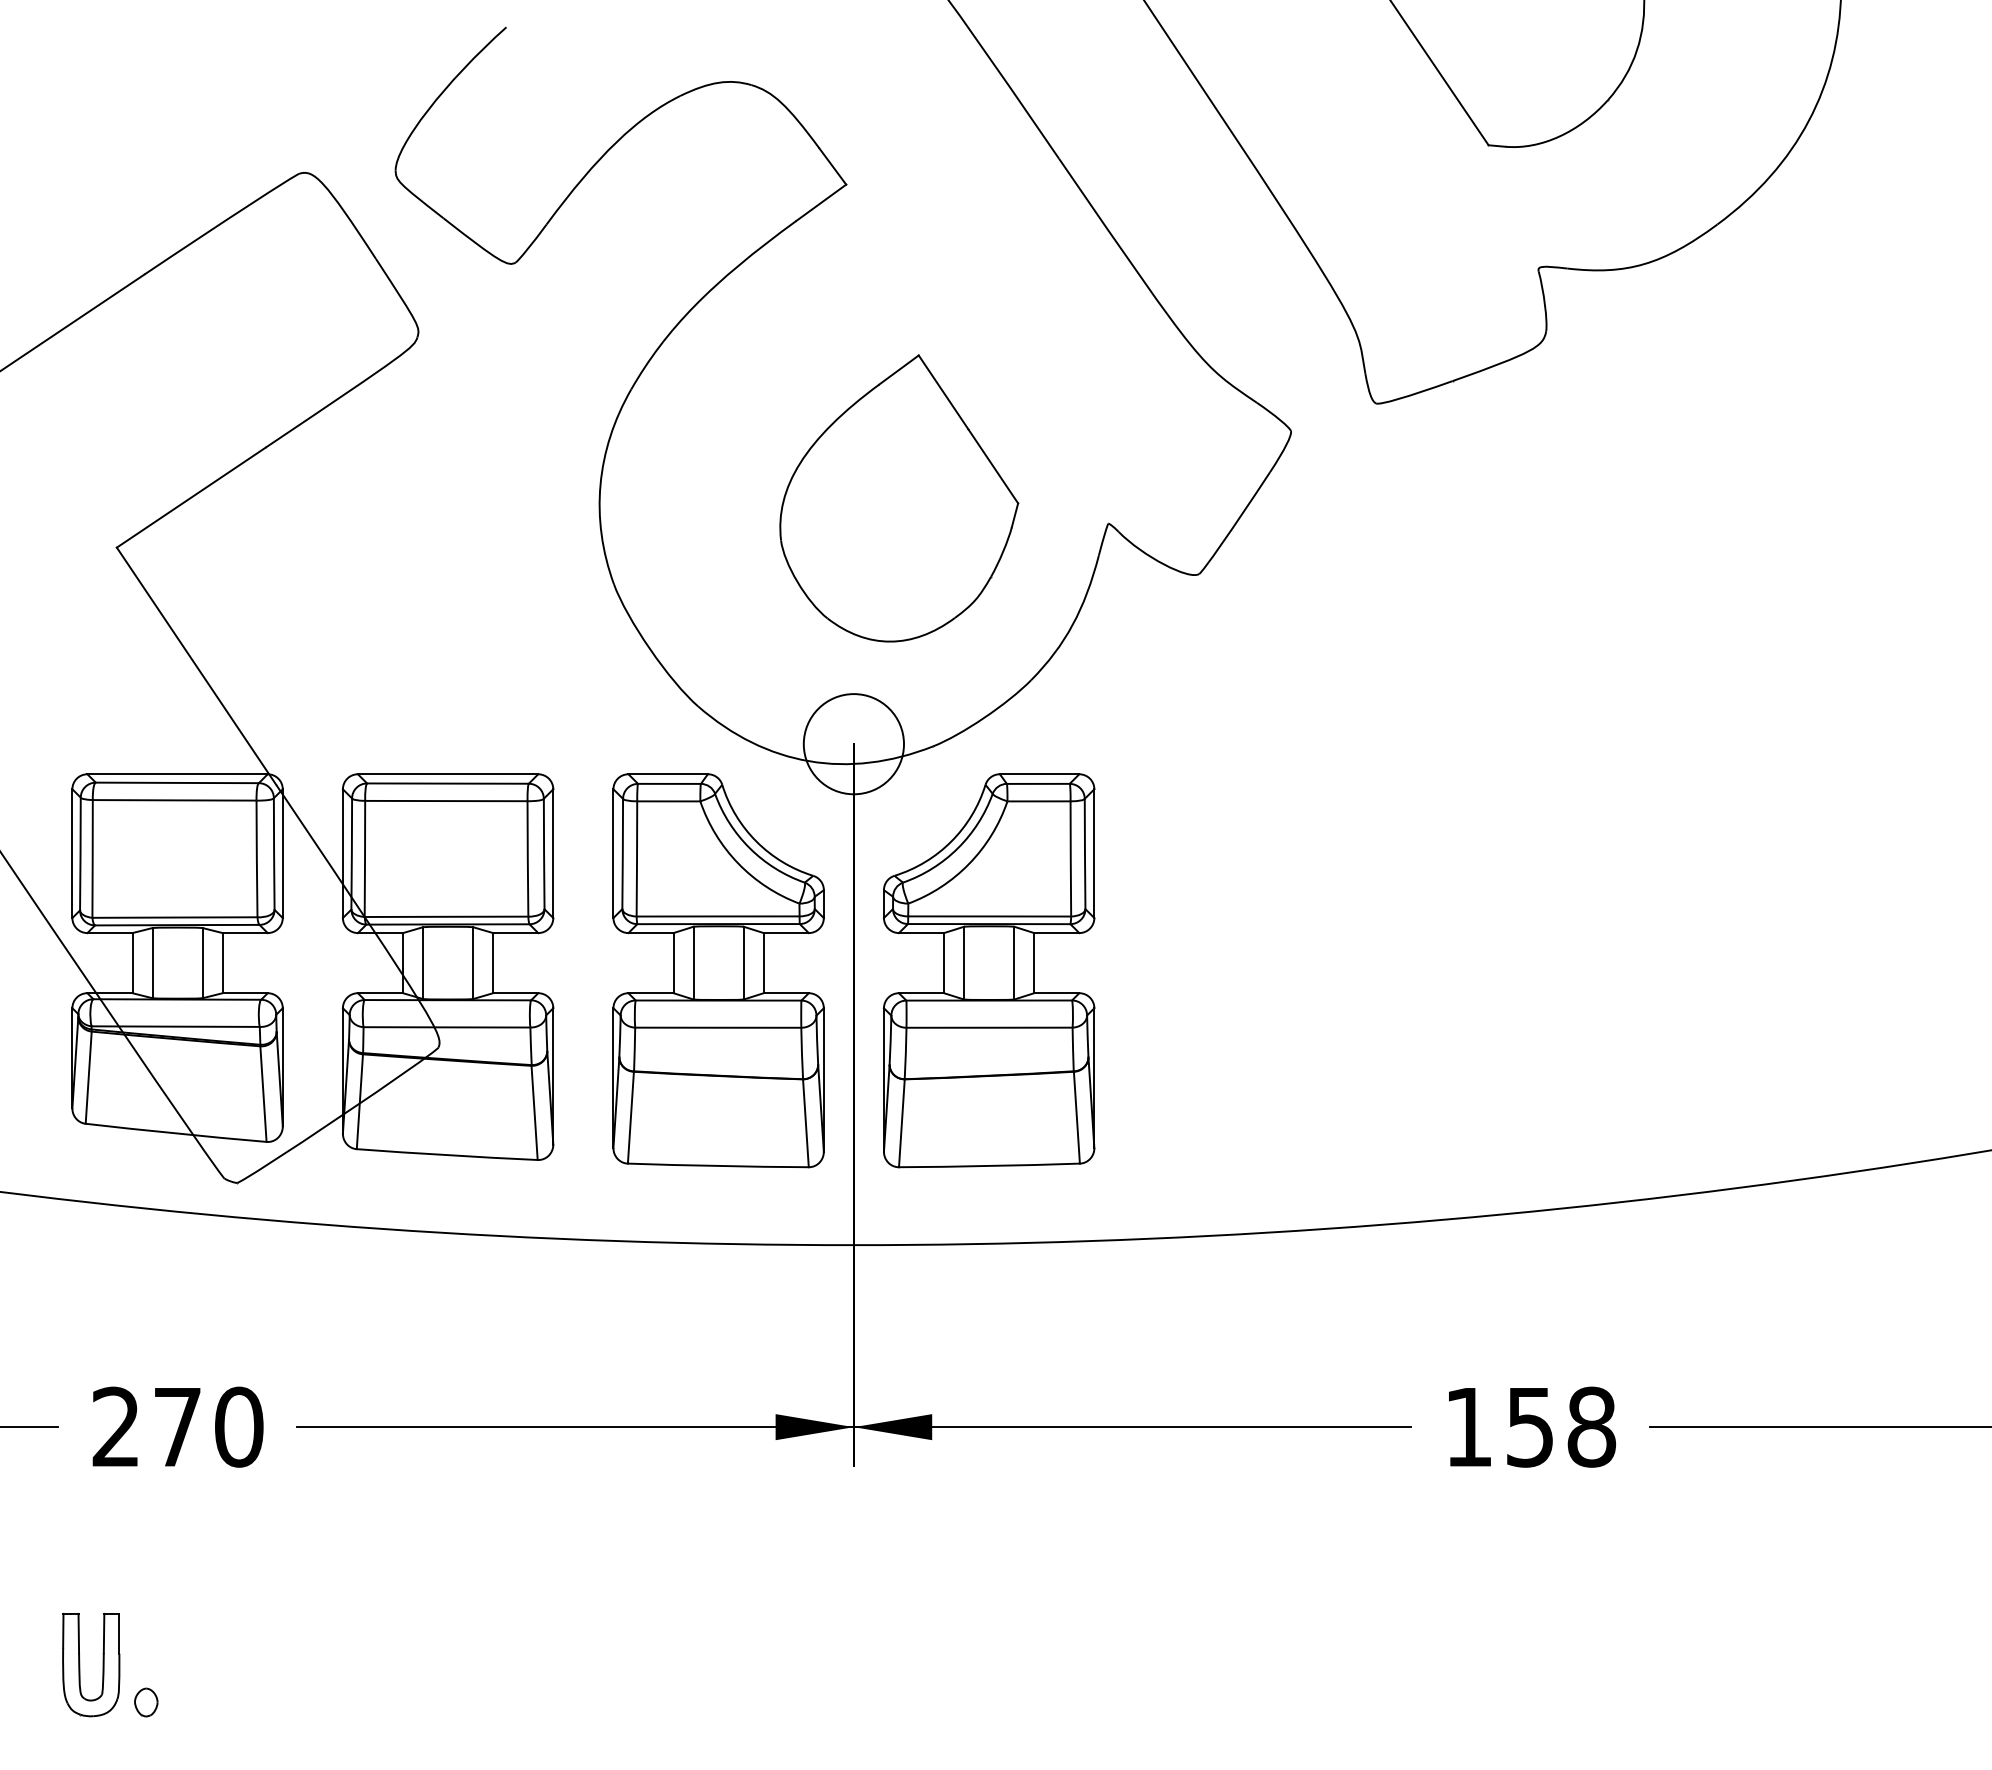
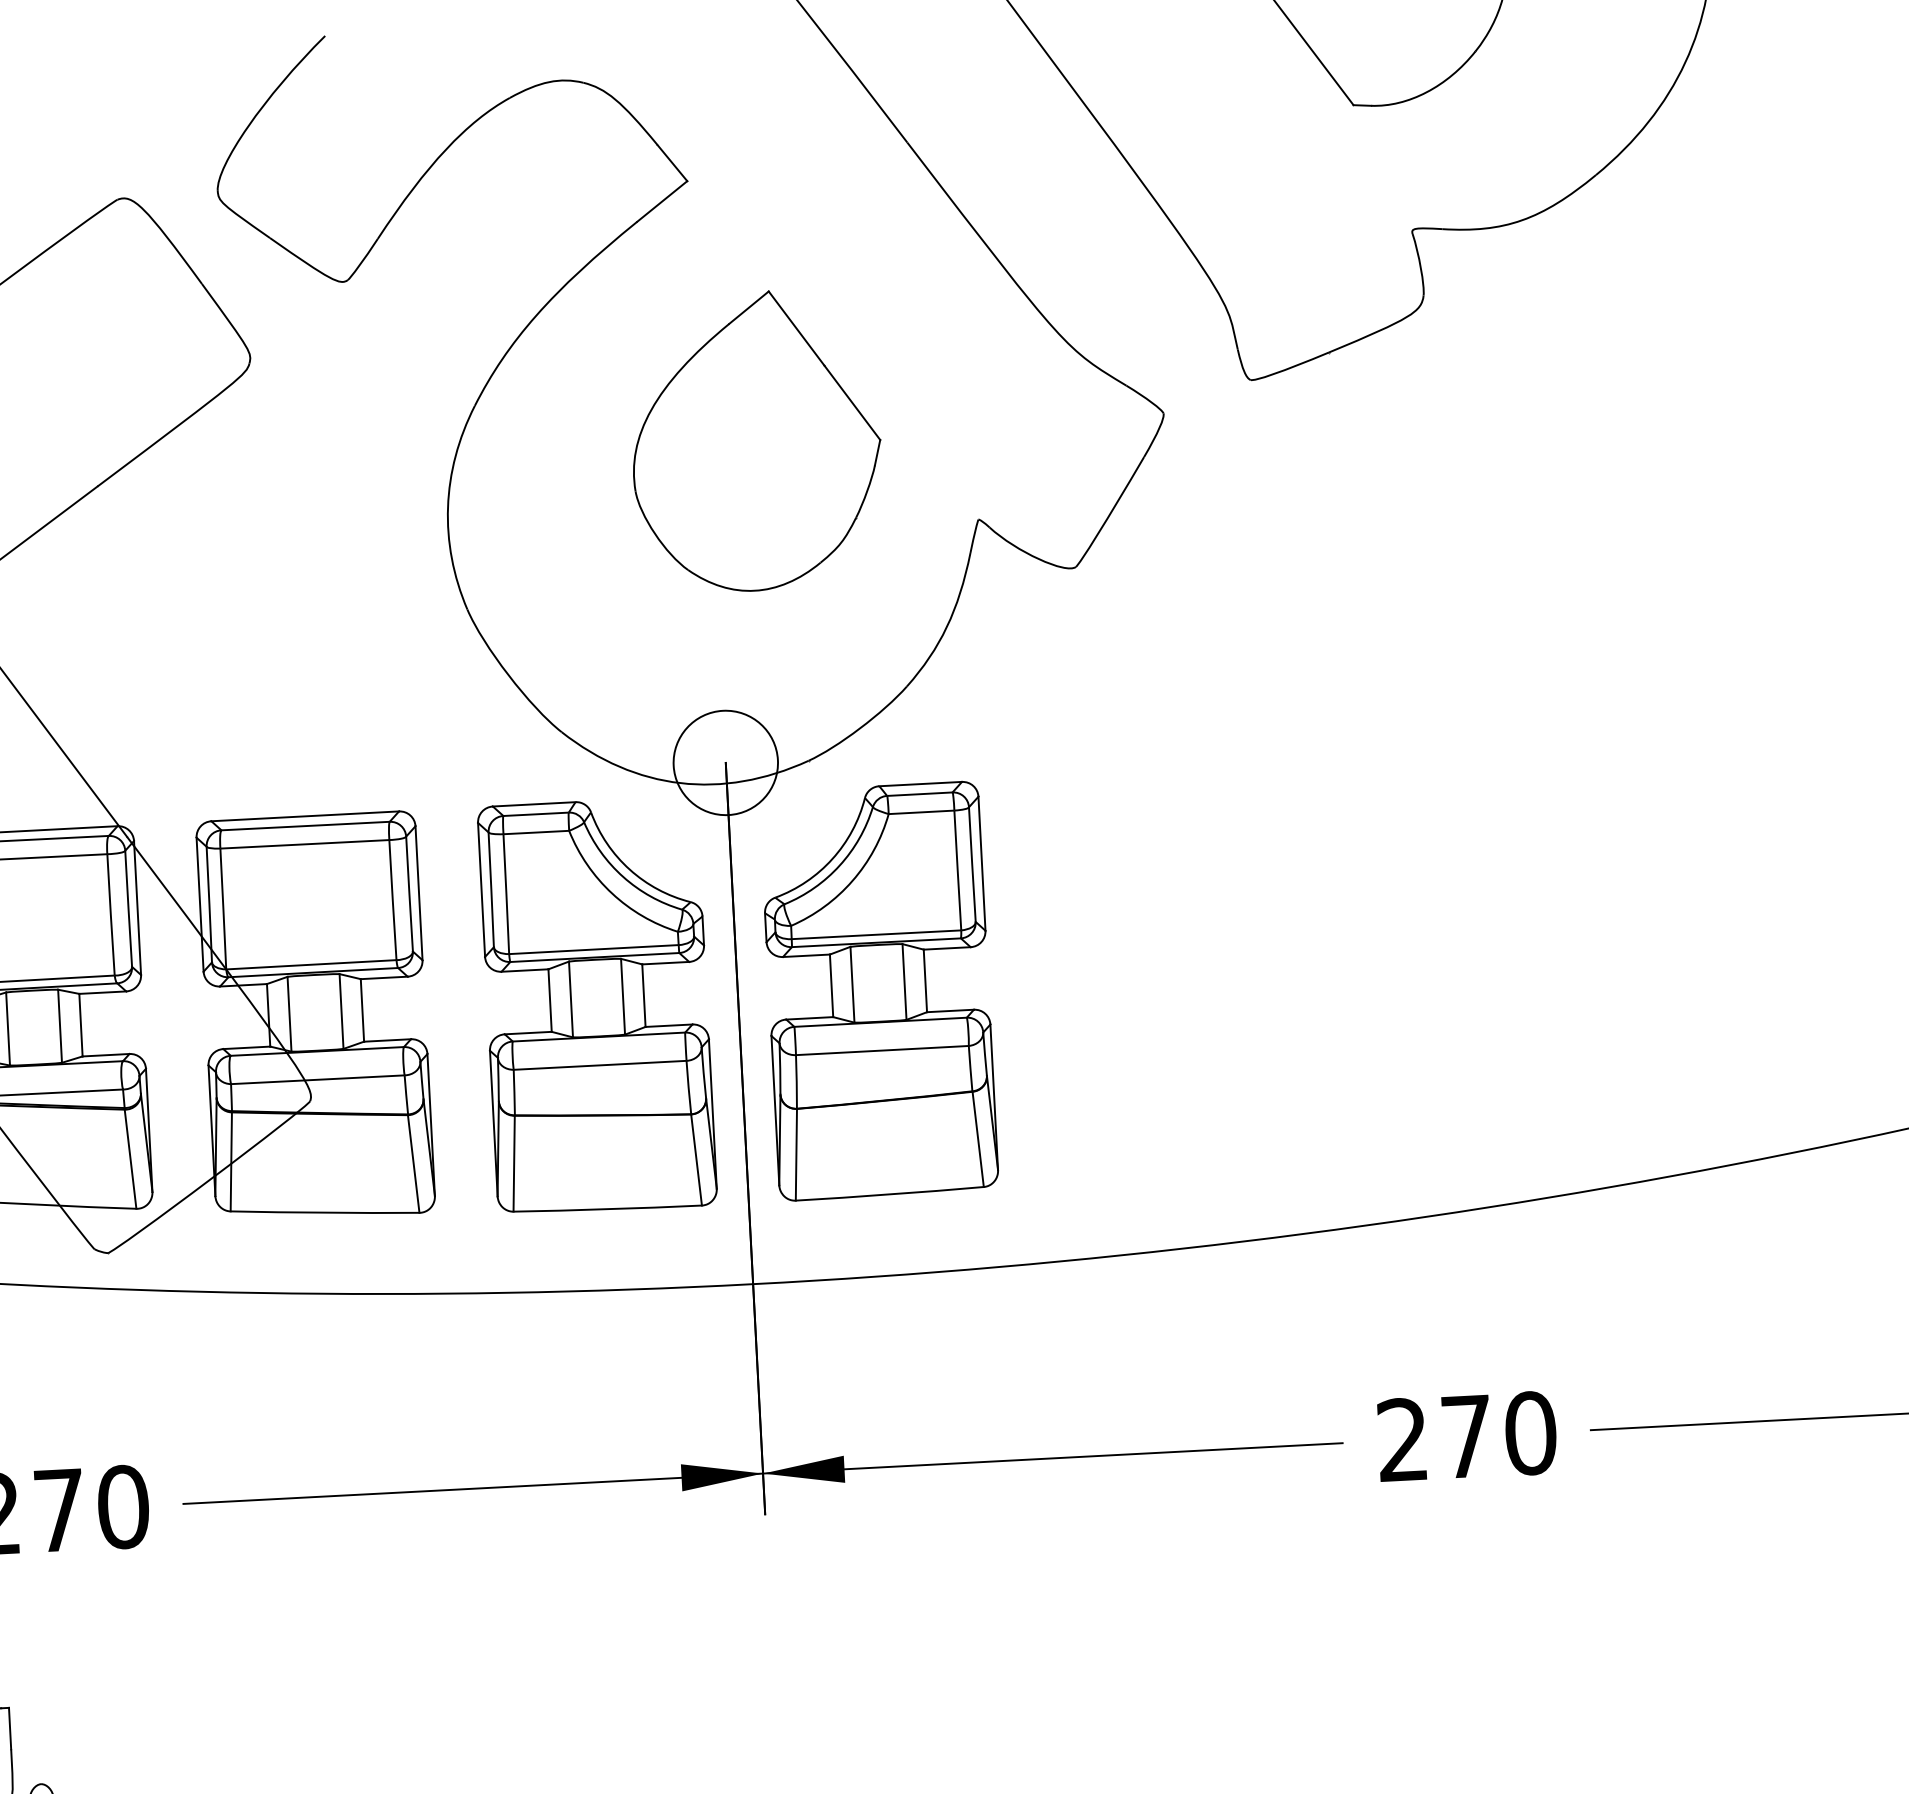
part: (899, 498) -> (756, 441), moved
text: (1530, 1426) -> (1466, 1435), 158 -> 270

